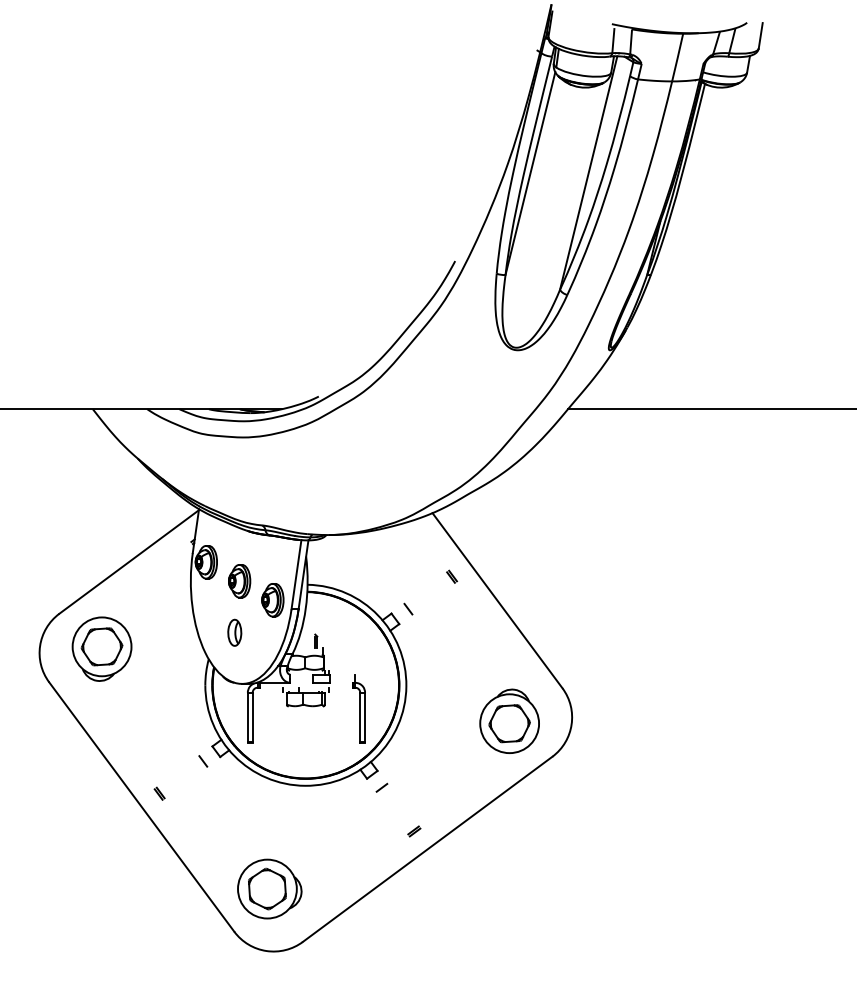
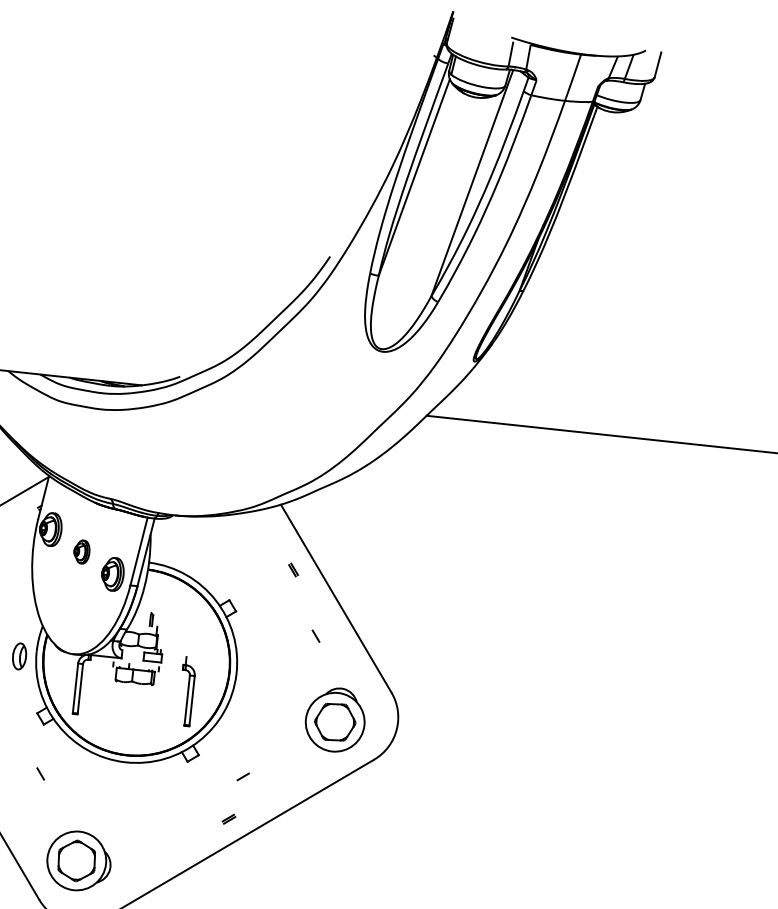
part: (239, 581) -> (81, 552), size x0.7
line: (408, 608) -> (316, 635), moved
part: (234, 632) -> (19, 656), moved
line: (203, 761) -> (40, 774), moved
line: (381, 787) -> (242, 776), moved

